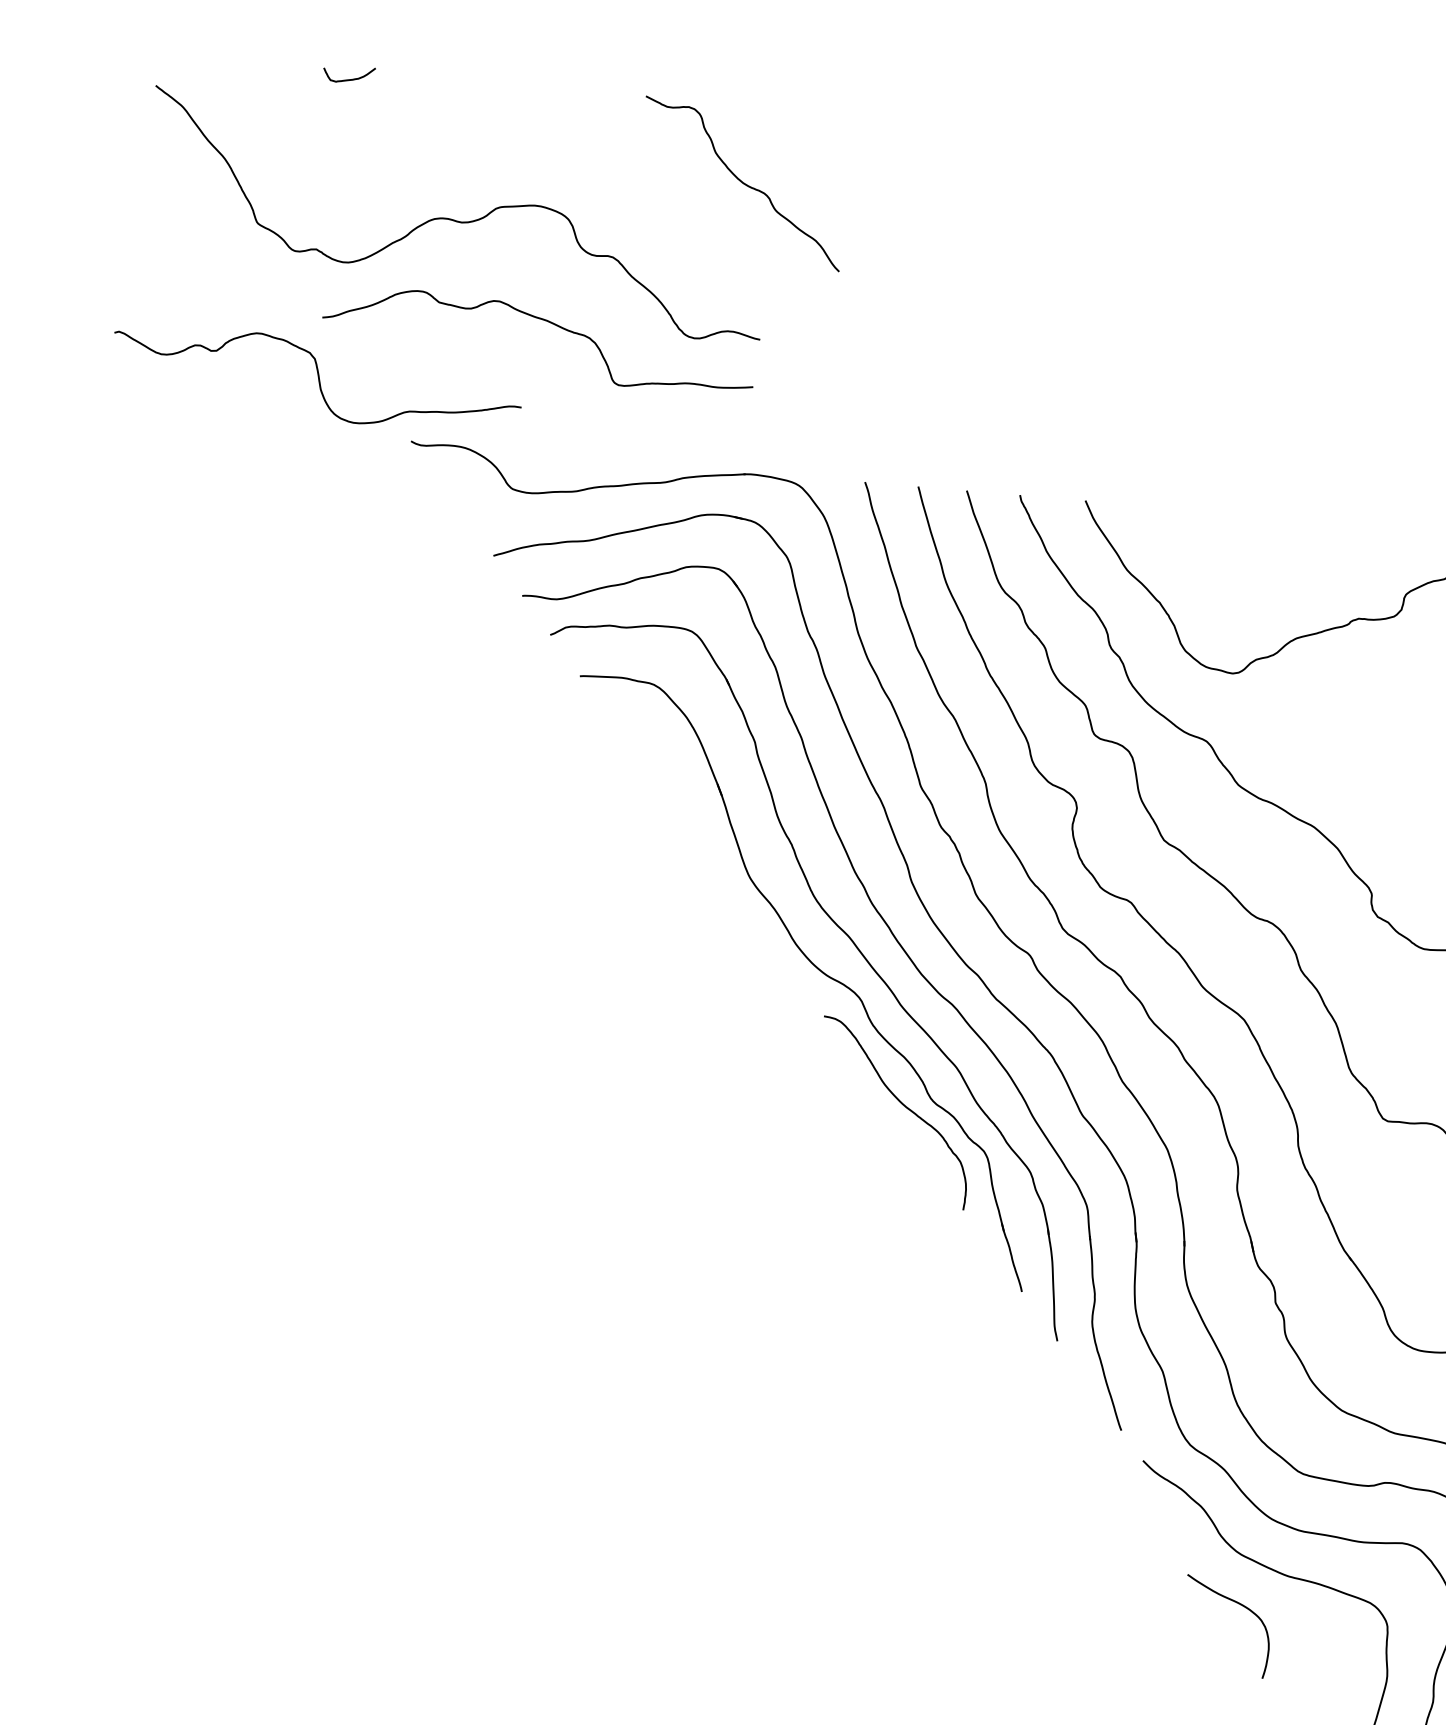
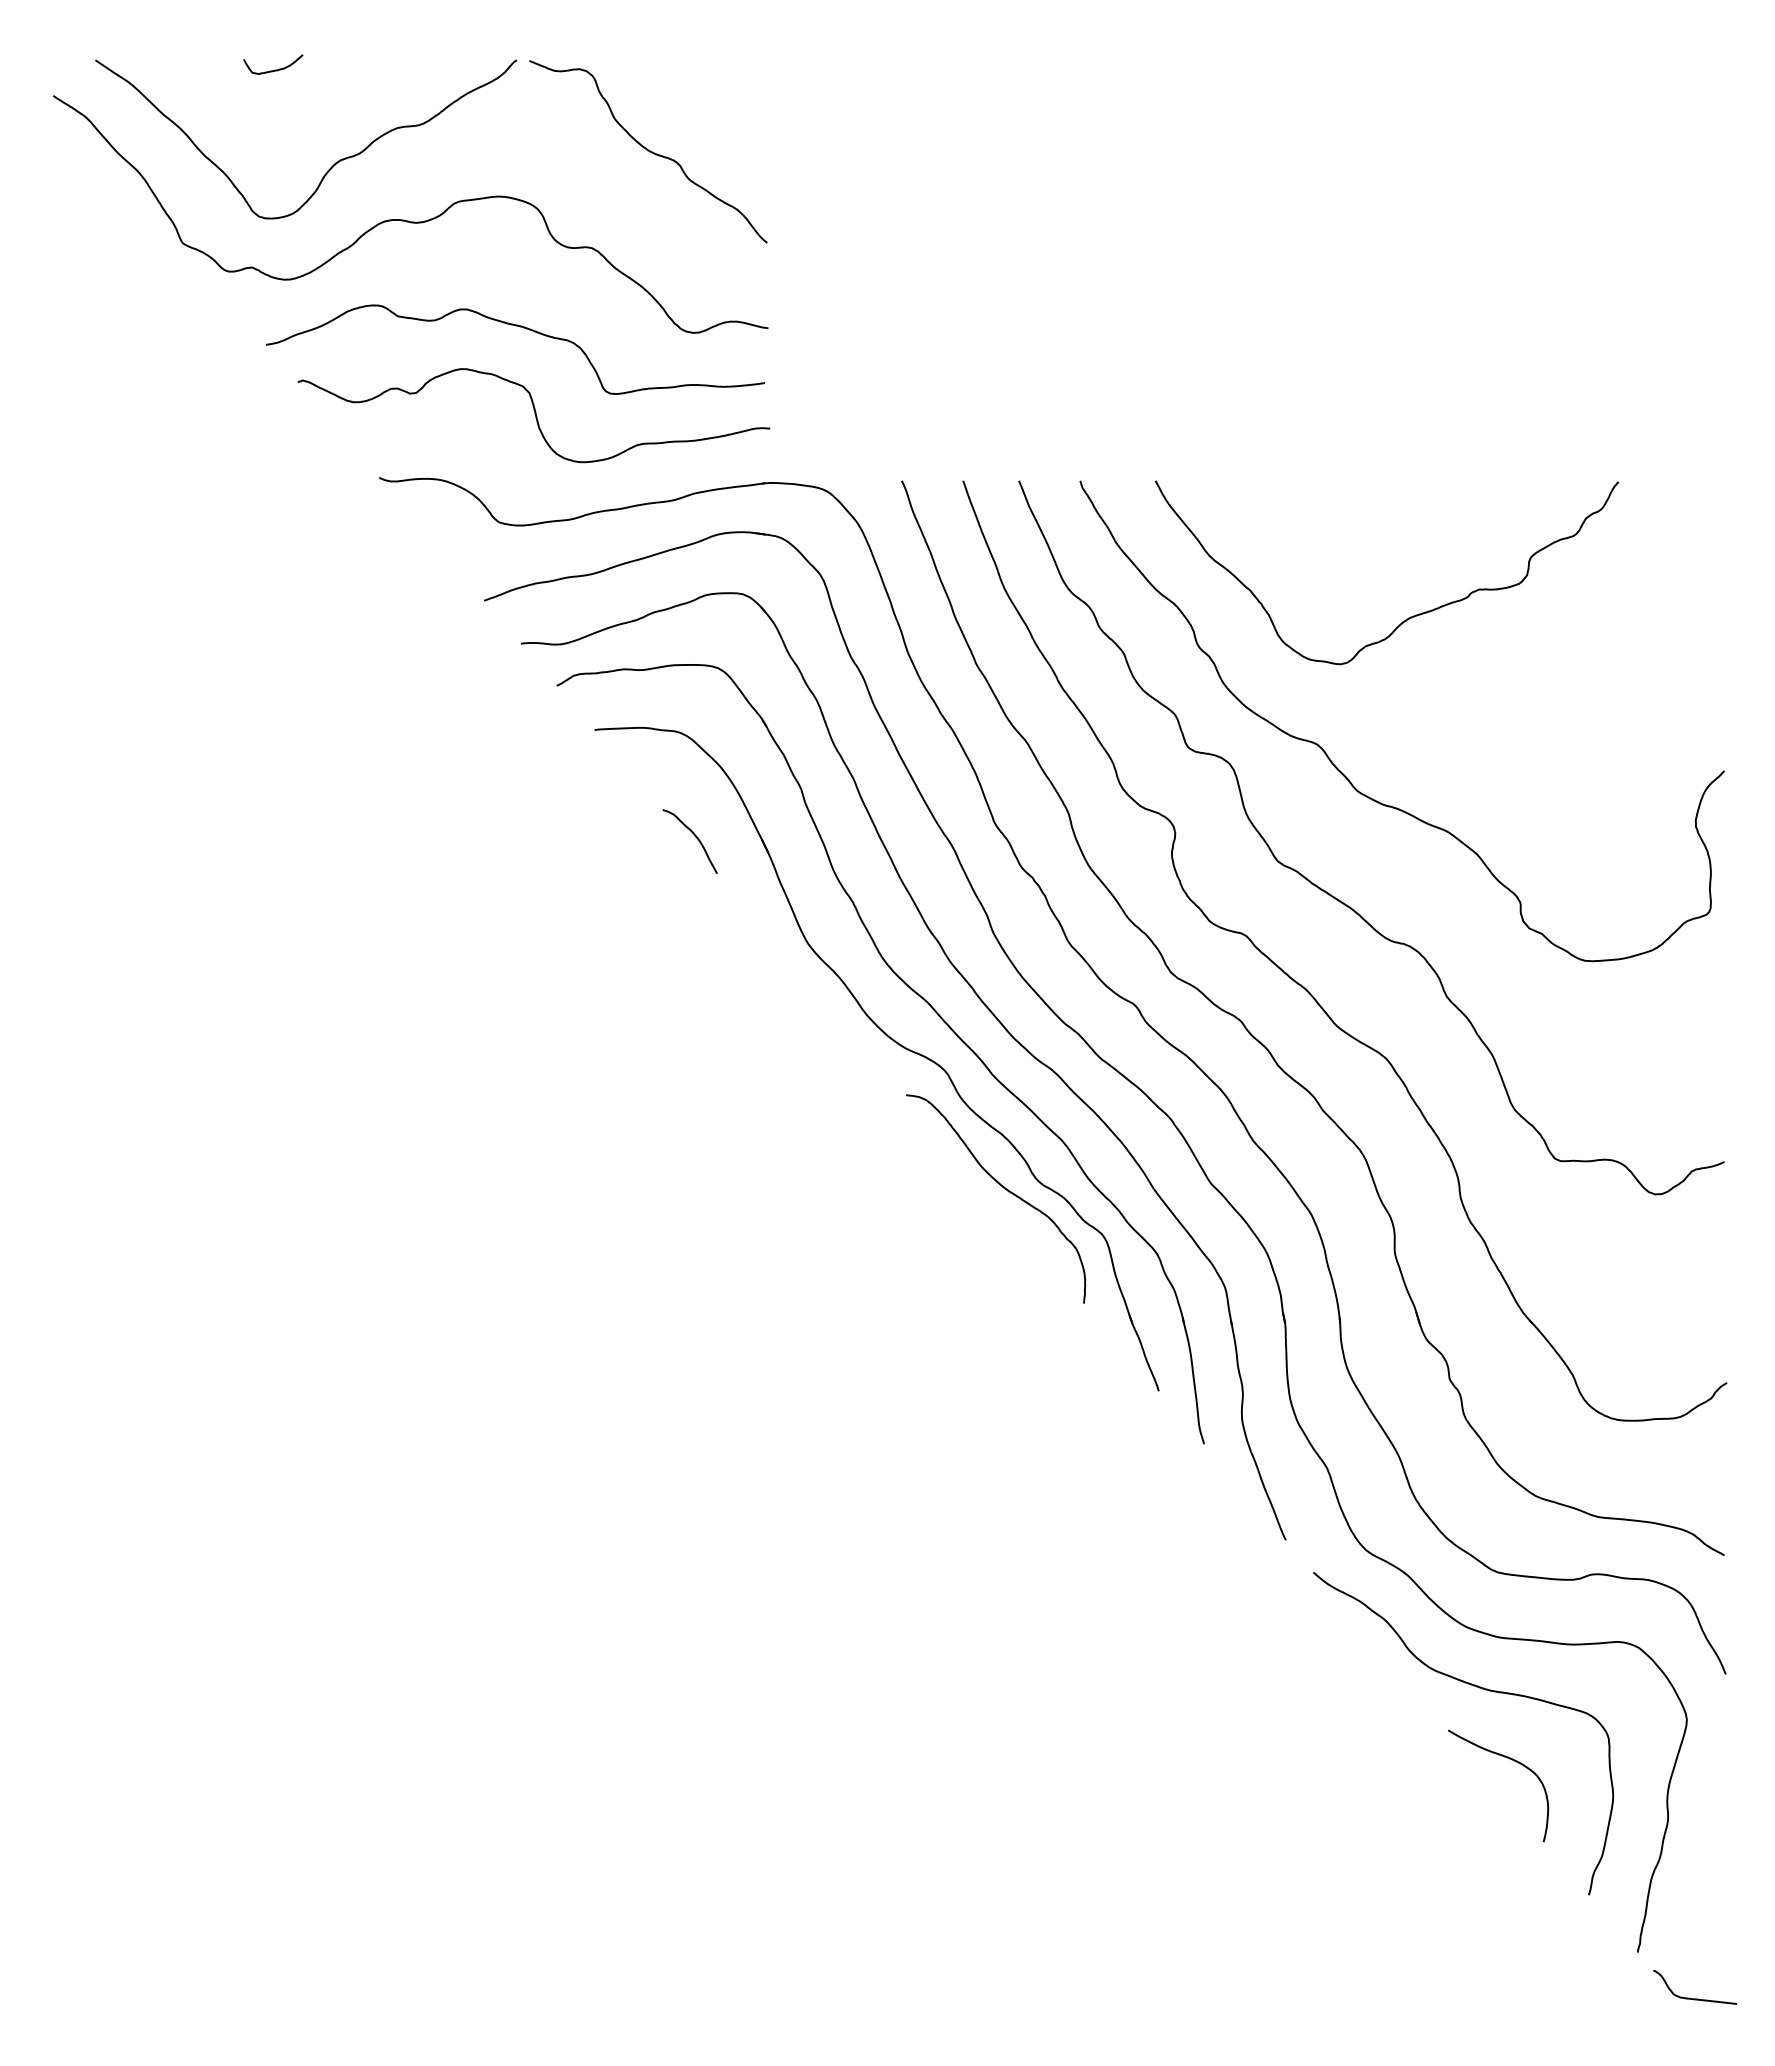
curve: (393, 166) -> (332, 165), added
curve: (742, 183) -> (648, 151), moved
curve: (317, 378) -> (534, 414), moved
curve: (658, 776) -> (694, 836), added
curve: (1238, 1604) -> (1509, 1759), moved

